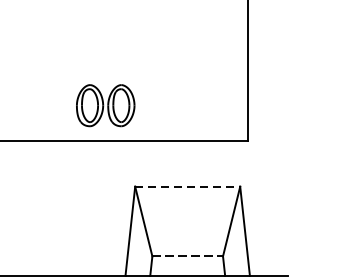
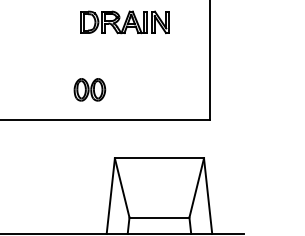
part: (146, 26) -> (124, 22), added
part: (105, 105) -> (89, 89), size x0.62
line: (187, 186) -> (159, 158), dashed -> solid
line: (187, 256) -> (159, 217), dashed -> solid

